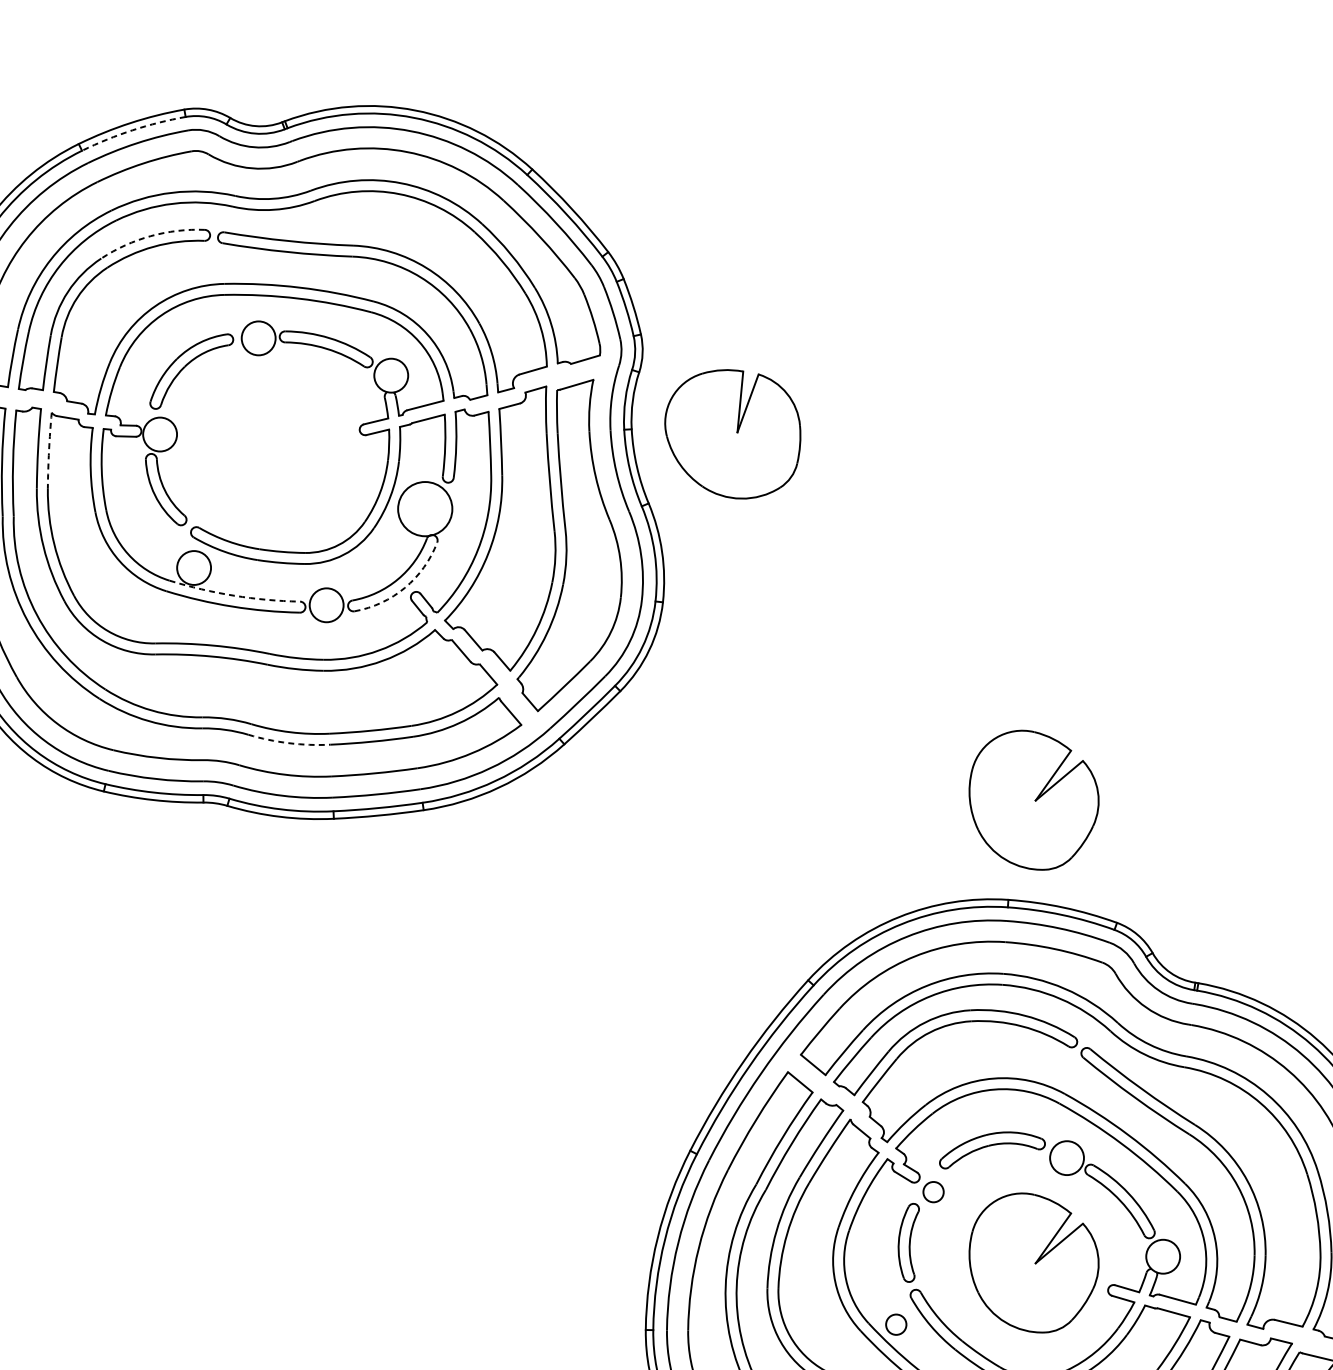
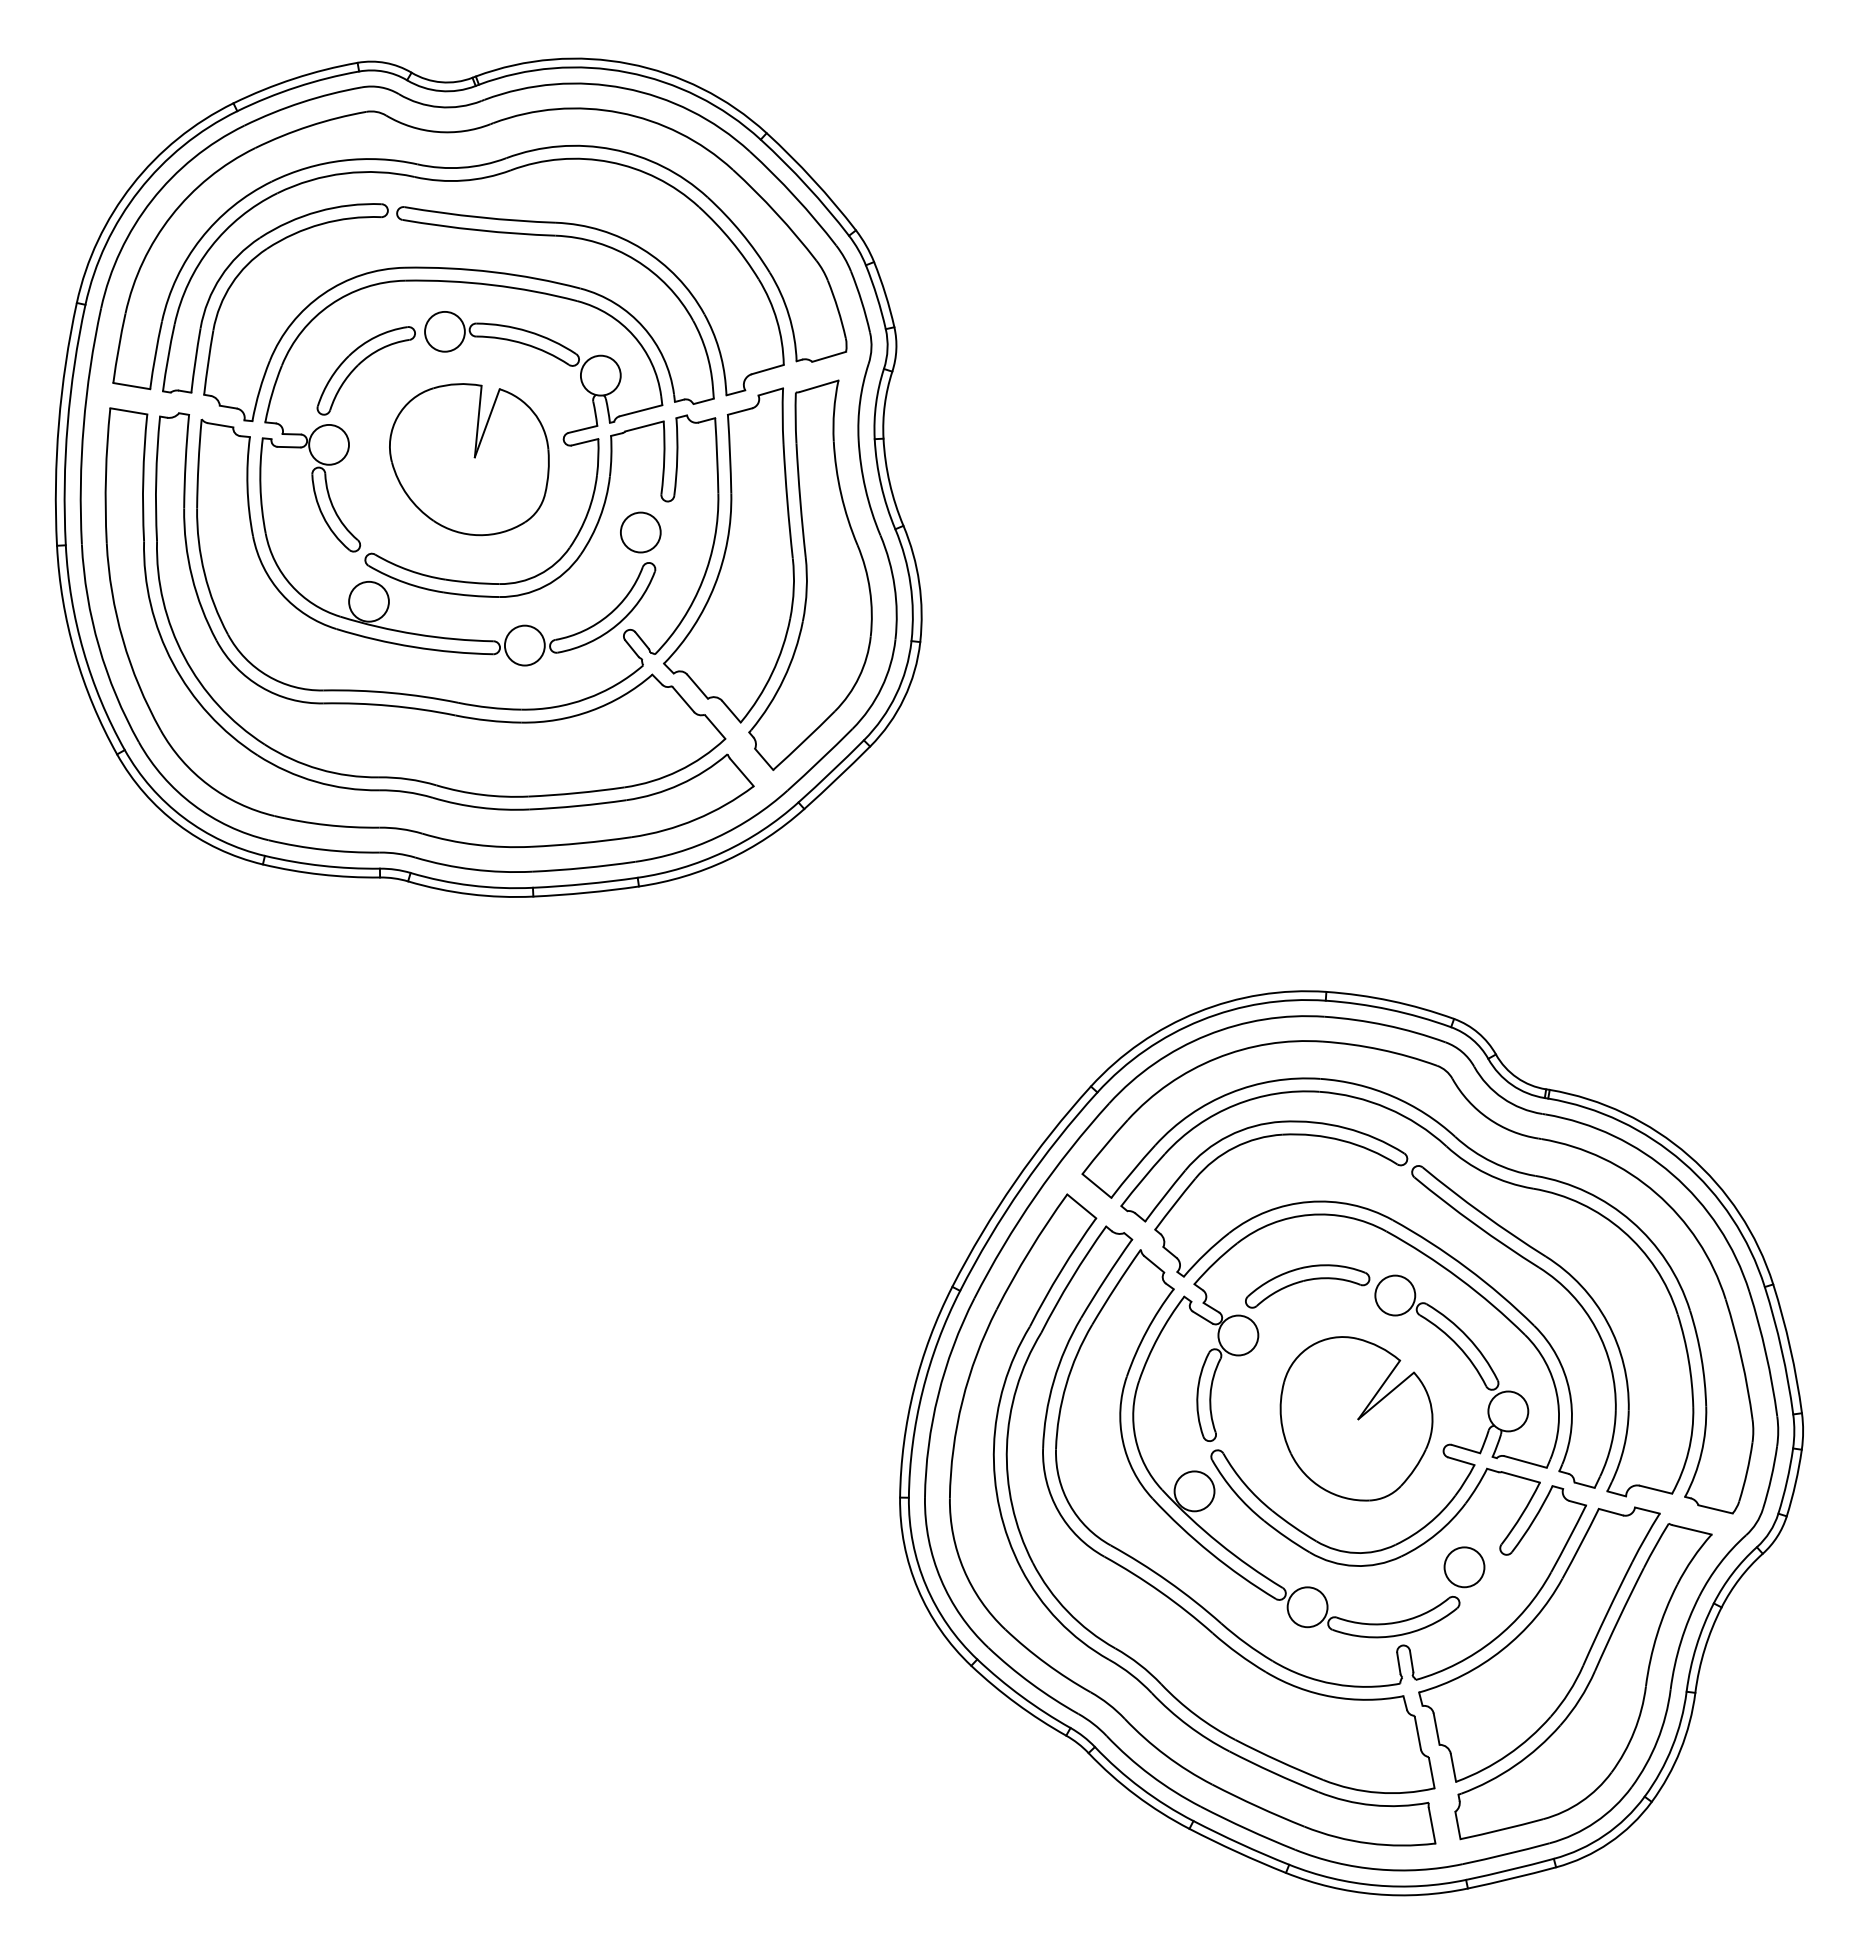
arc: (132, 130) -> (296, 87), dashed -> solid
arc: (151, 236) -> (318, 211), dashed -> solid
part: (732, 434) -> (469, 459), moved
arc: (49, 450) -> (198, 463), dashed -> solid
circle: (425, 509) -> (640, 532), size x0.62
arc: (405, 588) -> (617, 625), dashed -> solid
arc: (234, 595) -> (416, 634), dashed -> solid
arc: (288, 743) -> (480, 807), dashed -> solid
part: (1034, 800) -> (1356, 874), removed
circle: (933, 1192) -> (1238, 1335), size x1.67
circle: (896, 1324) -> (1194, 1491), size x1.67

